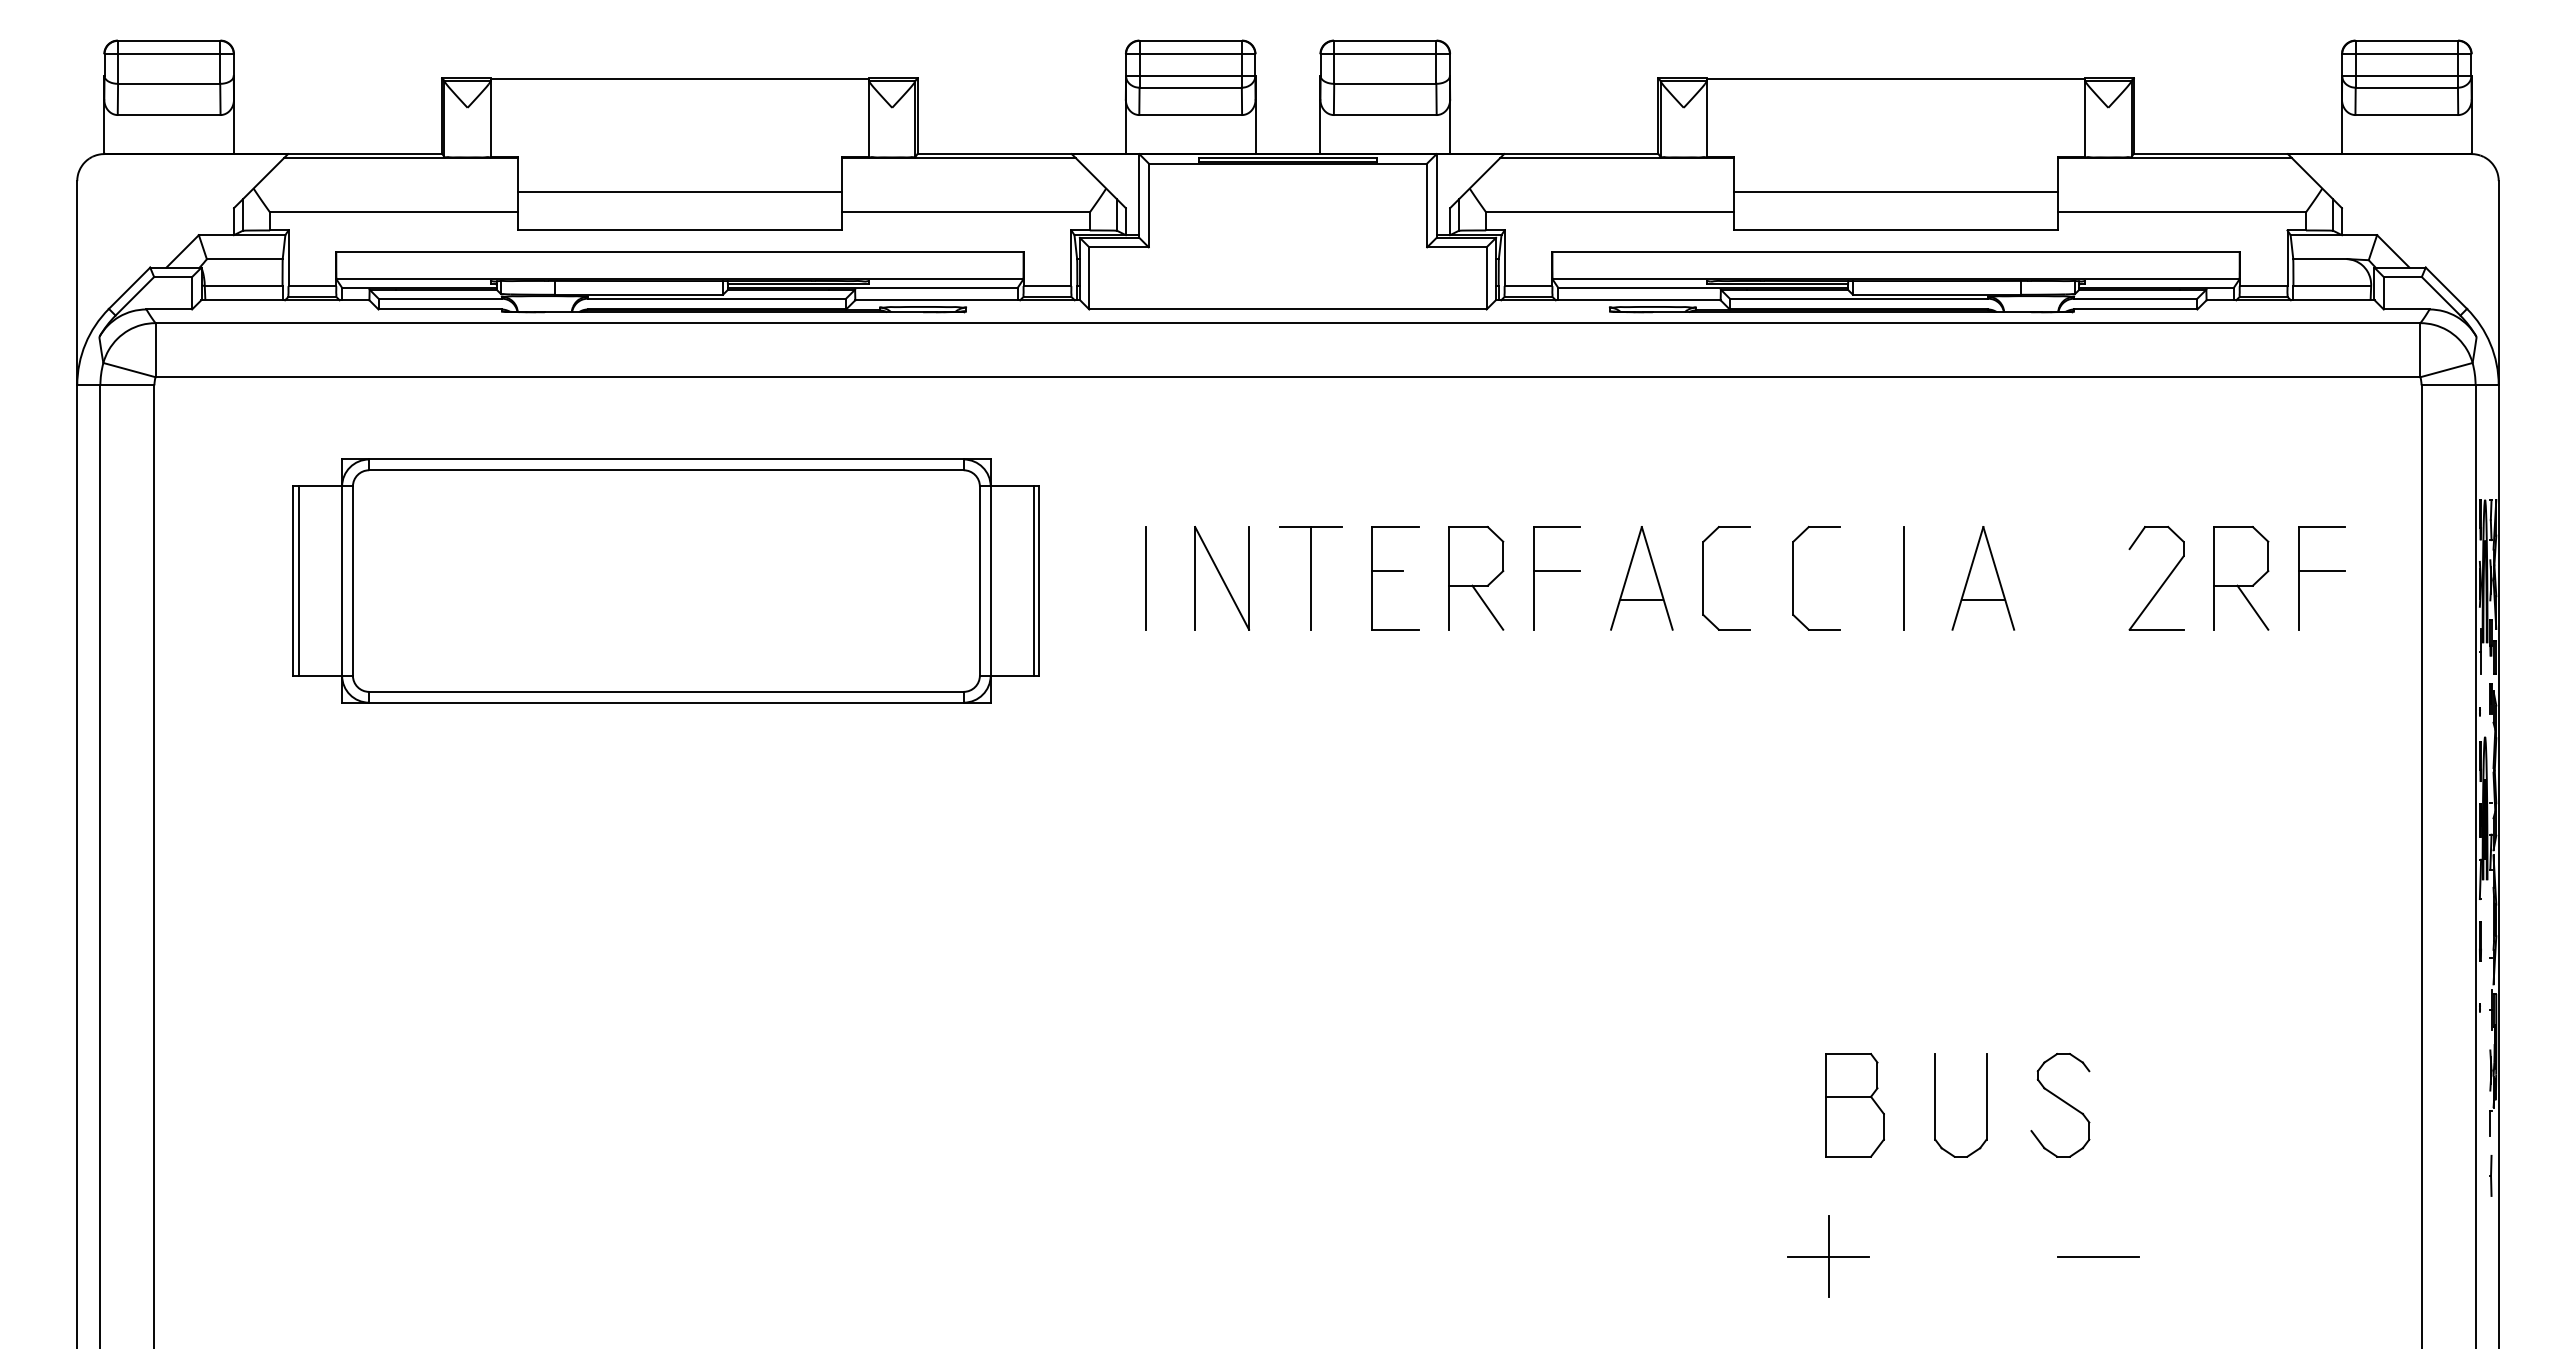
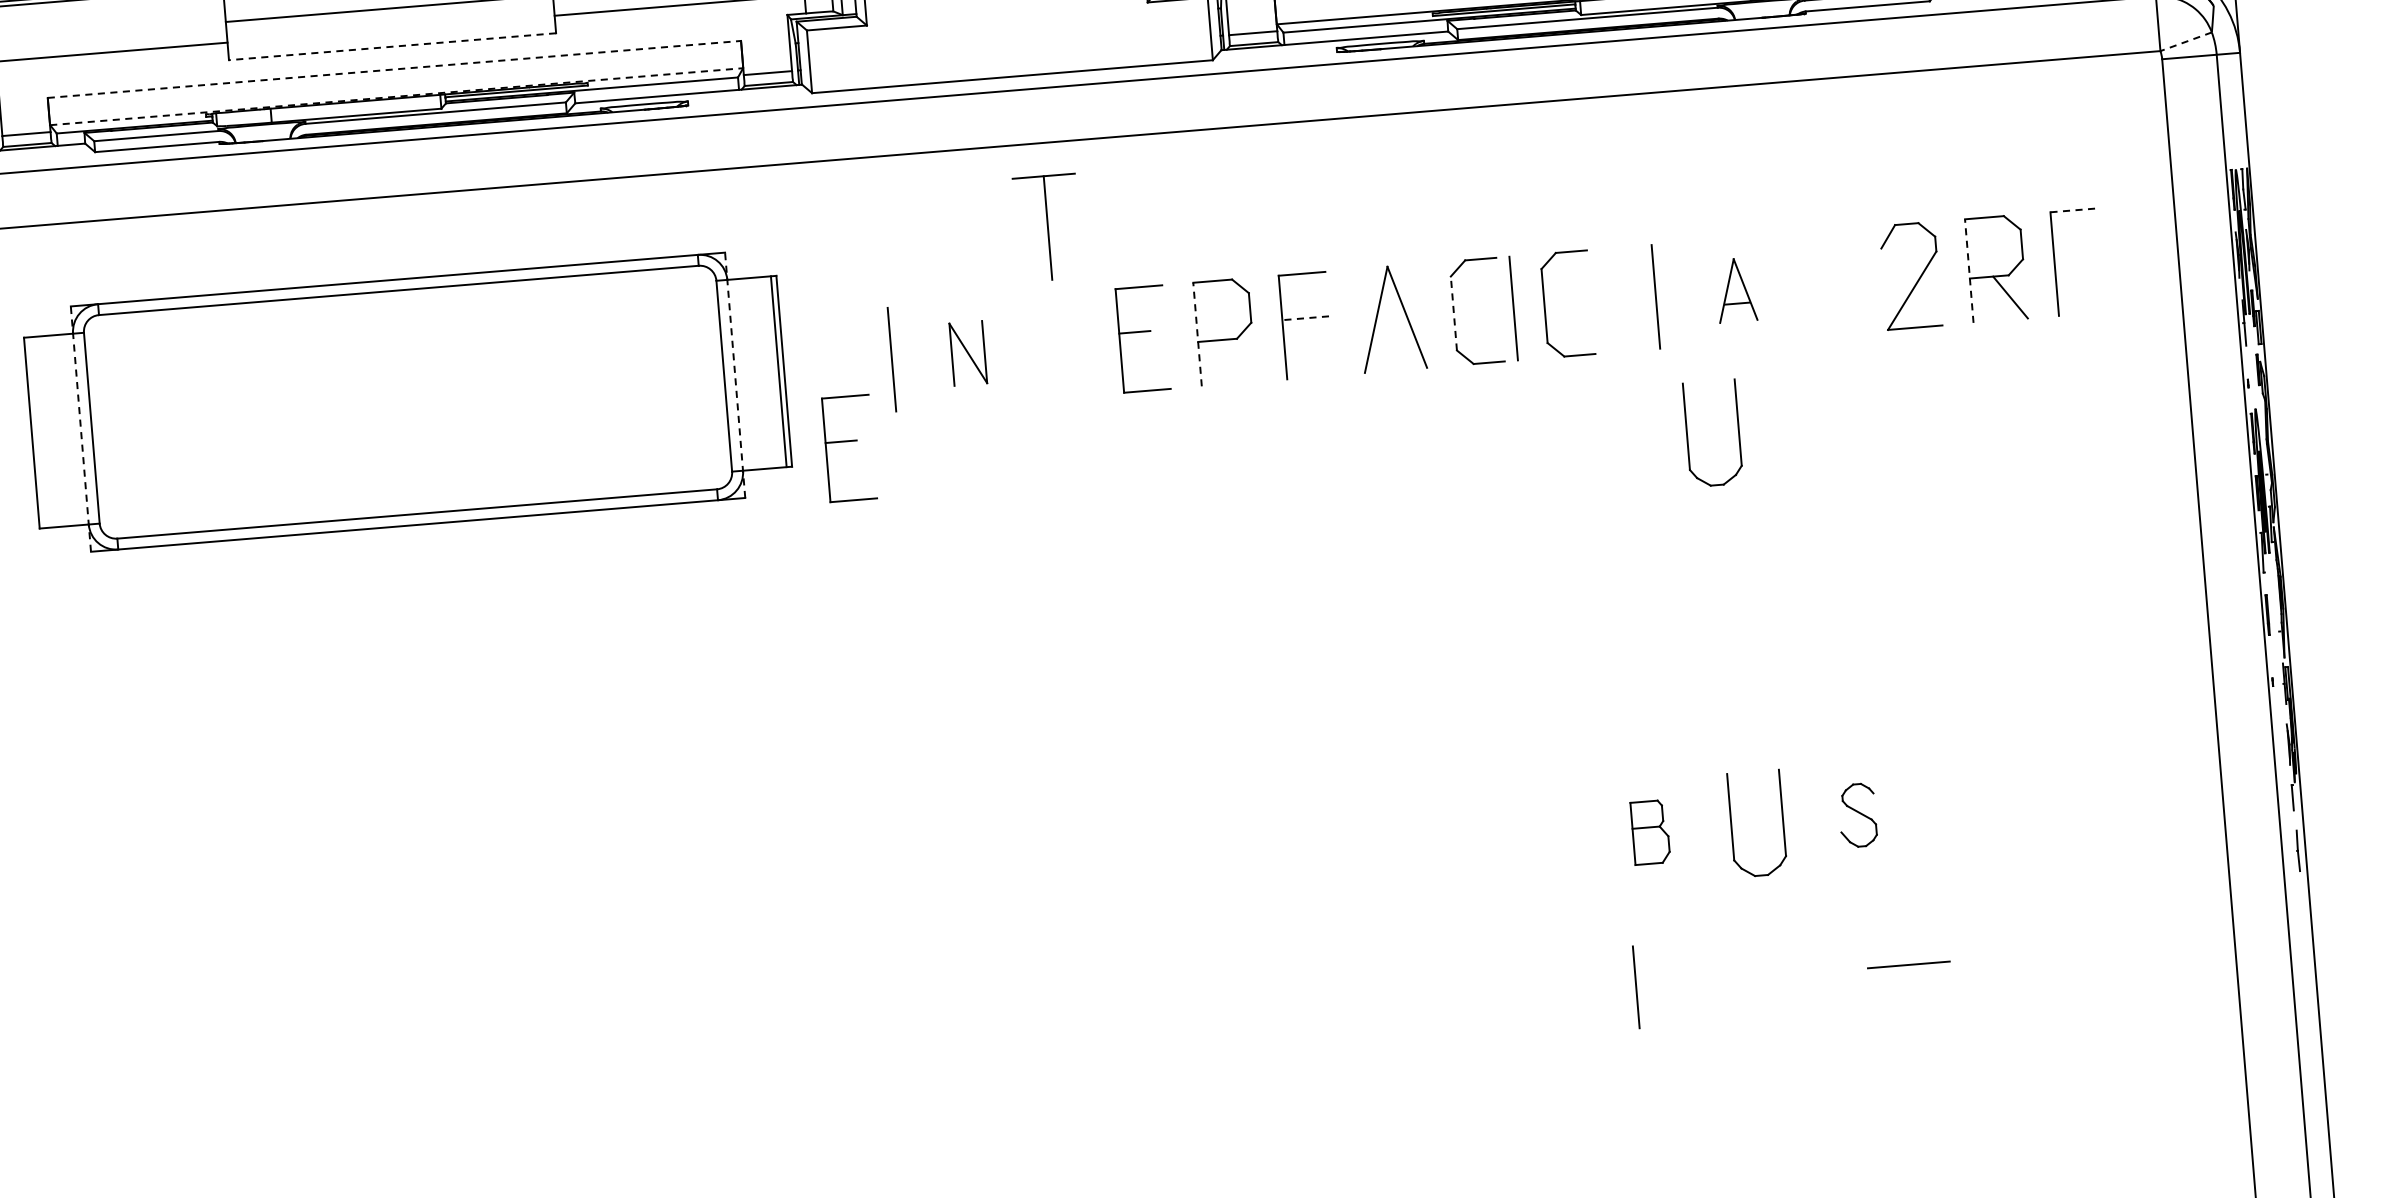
line: (679, 229) -> (392, 46), solid -> dashed
line: (679, 252) -> (393, 69), solid -> dashed
line: (680, 279) -> (397, 96), solid -> dashed
line: (2446, 370) -> (2186, 42), solid -> dashed
line: (2322, 527) -> (2074, 210), solid -> dashed
line: (1556, 571) -> (1305, 318), solid -> dashed
line: (2322, 571) -> (2077, 255), removed
line: (1449, 577) -> (1197, 333), solid -> dashed
line: (2214, 577) -> (1969, 270), solid -> dashed
part: (1221, 578) -> (967, 353), size x0.6
part: (1310, 578) -> (1047, 228), moved
line: (1703, 578) -> (1453, 313), solid -> dashed
line: (1762, 578) -> (1513, 308), added
part: (1983, 578) -> (1736, 290), size x0.6
line: (298, 580) -> (36, 432), removed
line: (342, 581) -> (81, 429), solid -> dashed
line: (990, 581) -> (734, 375), solid -> dashed
line: (1641, 600) -> (1393, 340), removed
line: (1487, 607) -> (1238, 360), removed
part: (1097, 655) -> (849, 441), added
part: (1923, 717) -> (1687, 435), added
part: (1854, 1105) -> (1649, 832), size x0.6
part: (2060, 1105) -> (1857, 815), size x0.6
line: (1828, 1256) -> (1636, 987), removed

